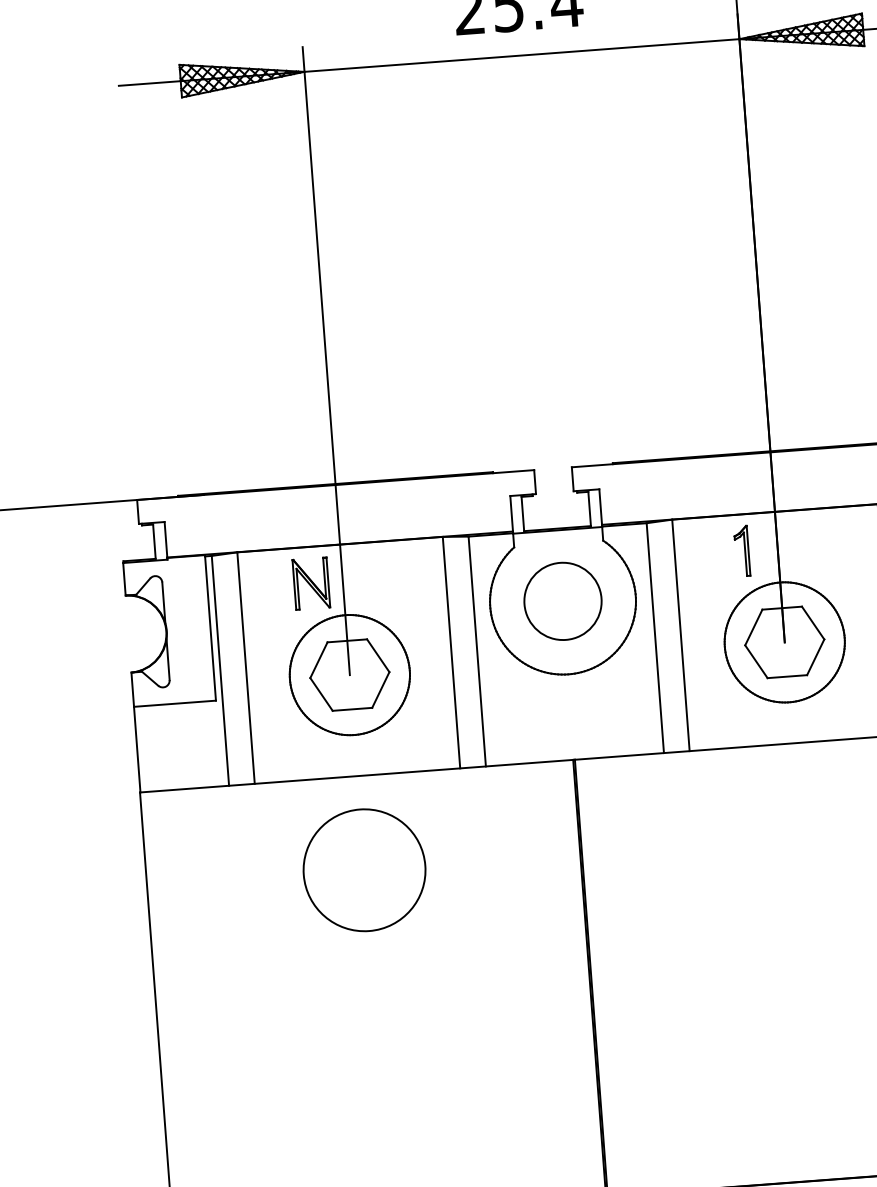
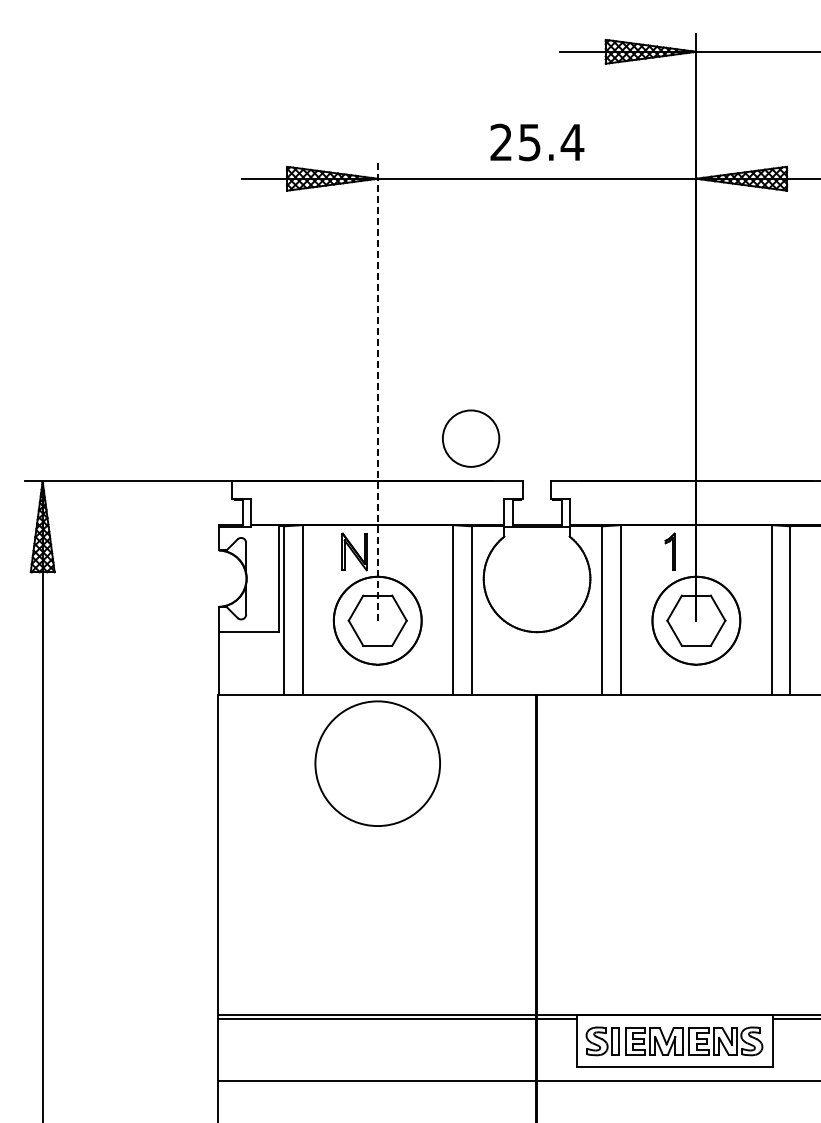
line: (325, 360) -> (377, 390), solid -> dashed
circle: (563, 601) -> (471, 438), moved
circle: (364, 870) -> (377, 763), size x1.4

